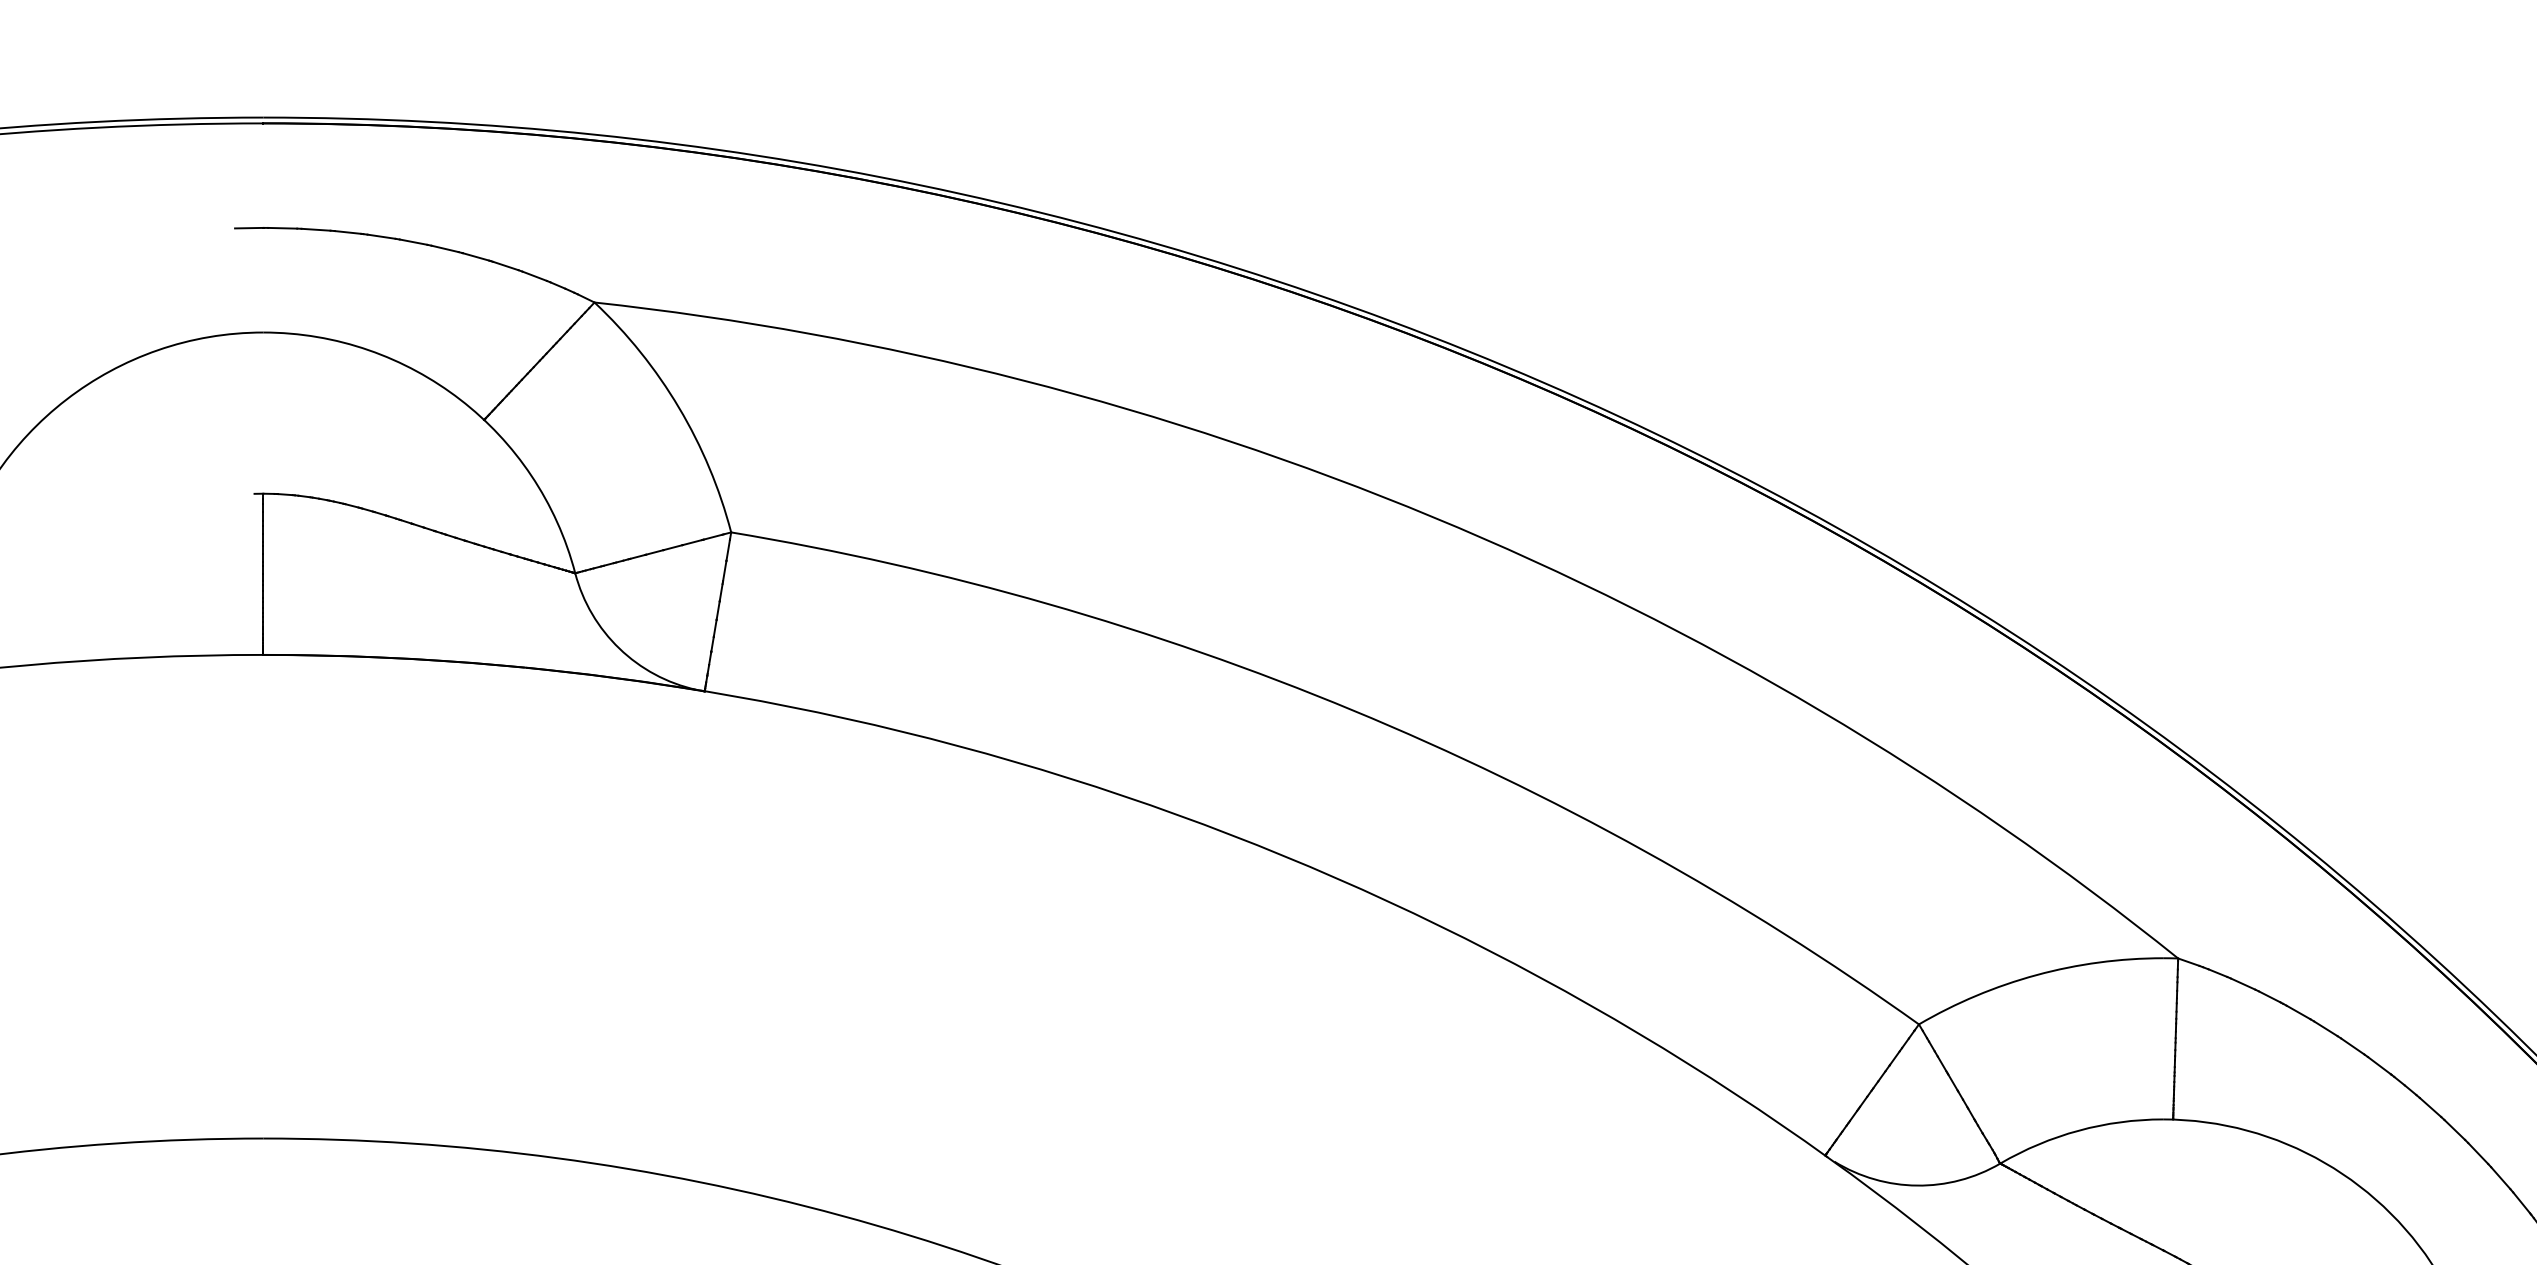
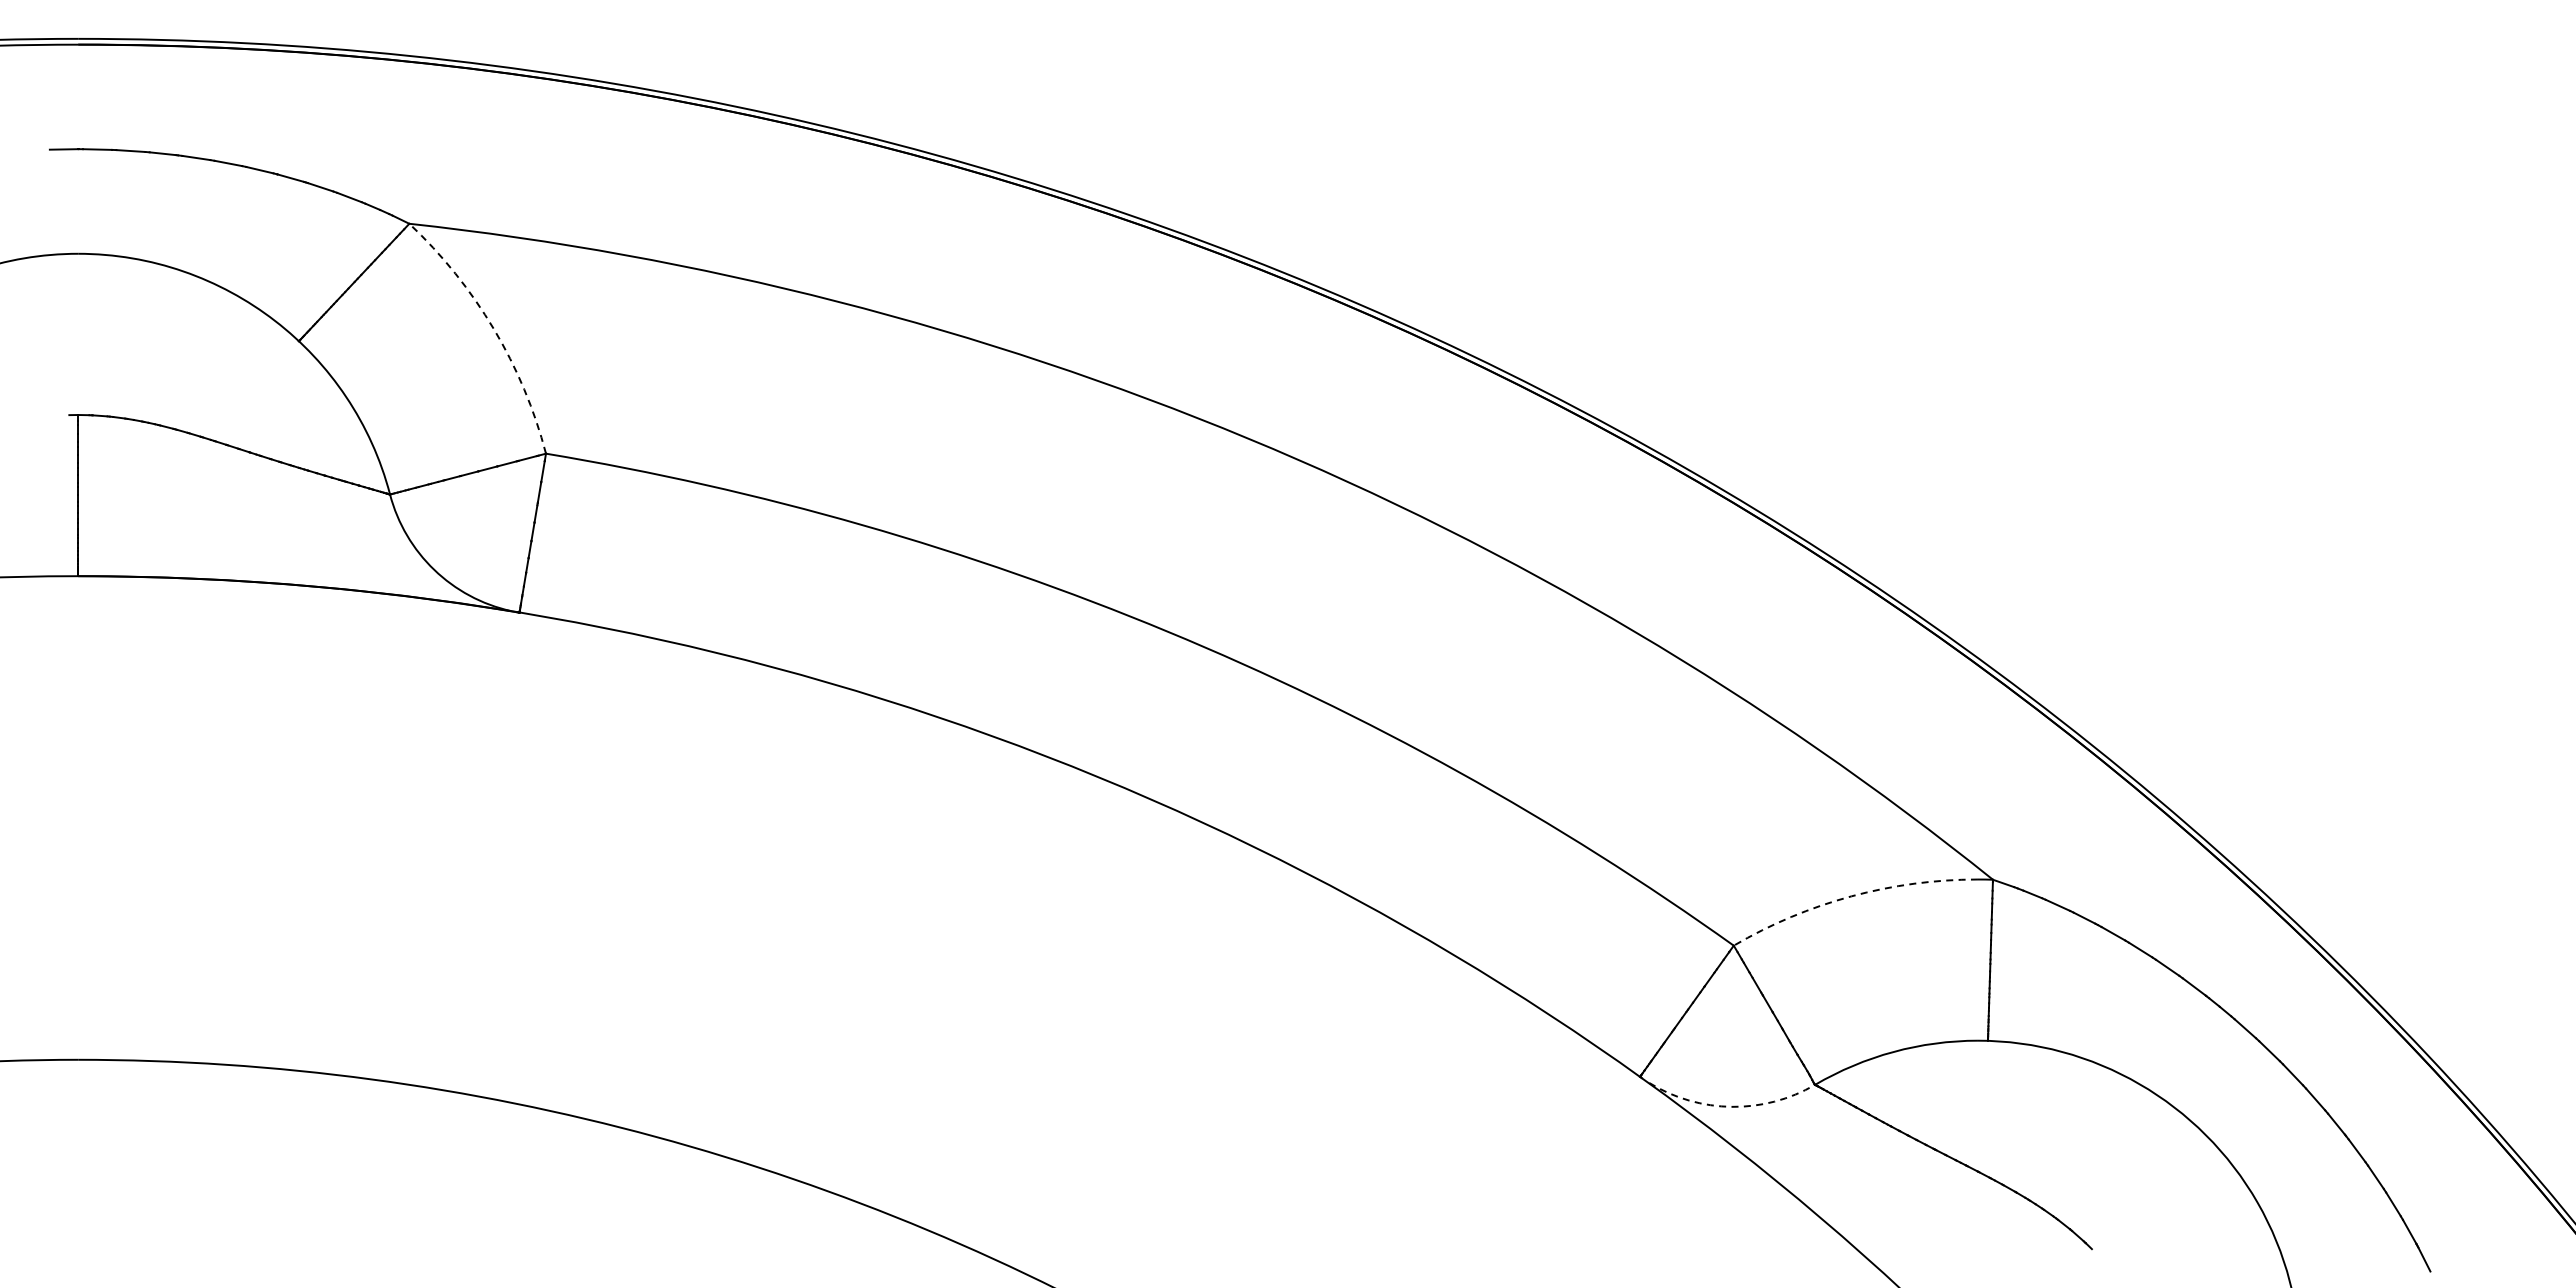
arc: (678, 408) -> (493, 329), solid -> dashed
arc: (2036, 975) -> (1851, 896), solid -> dashed
arc: (1916, 1185) -> (1731, 1106), solid -> dashed

